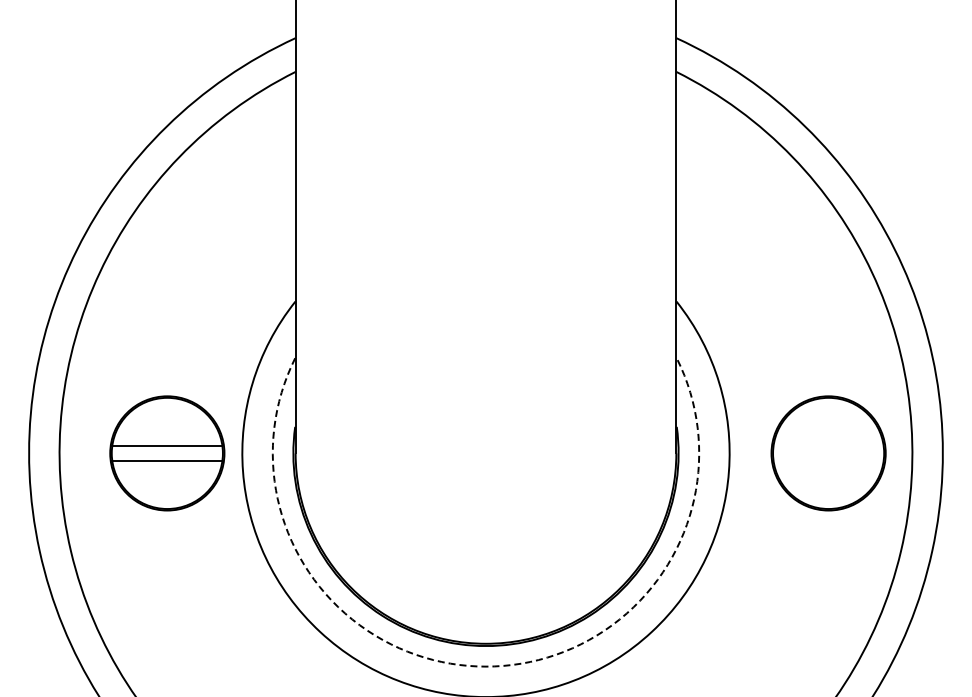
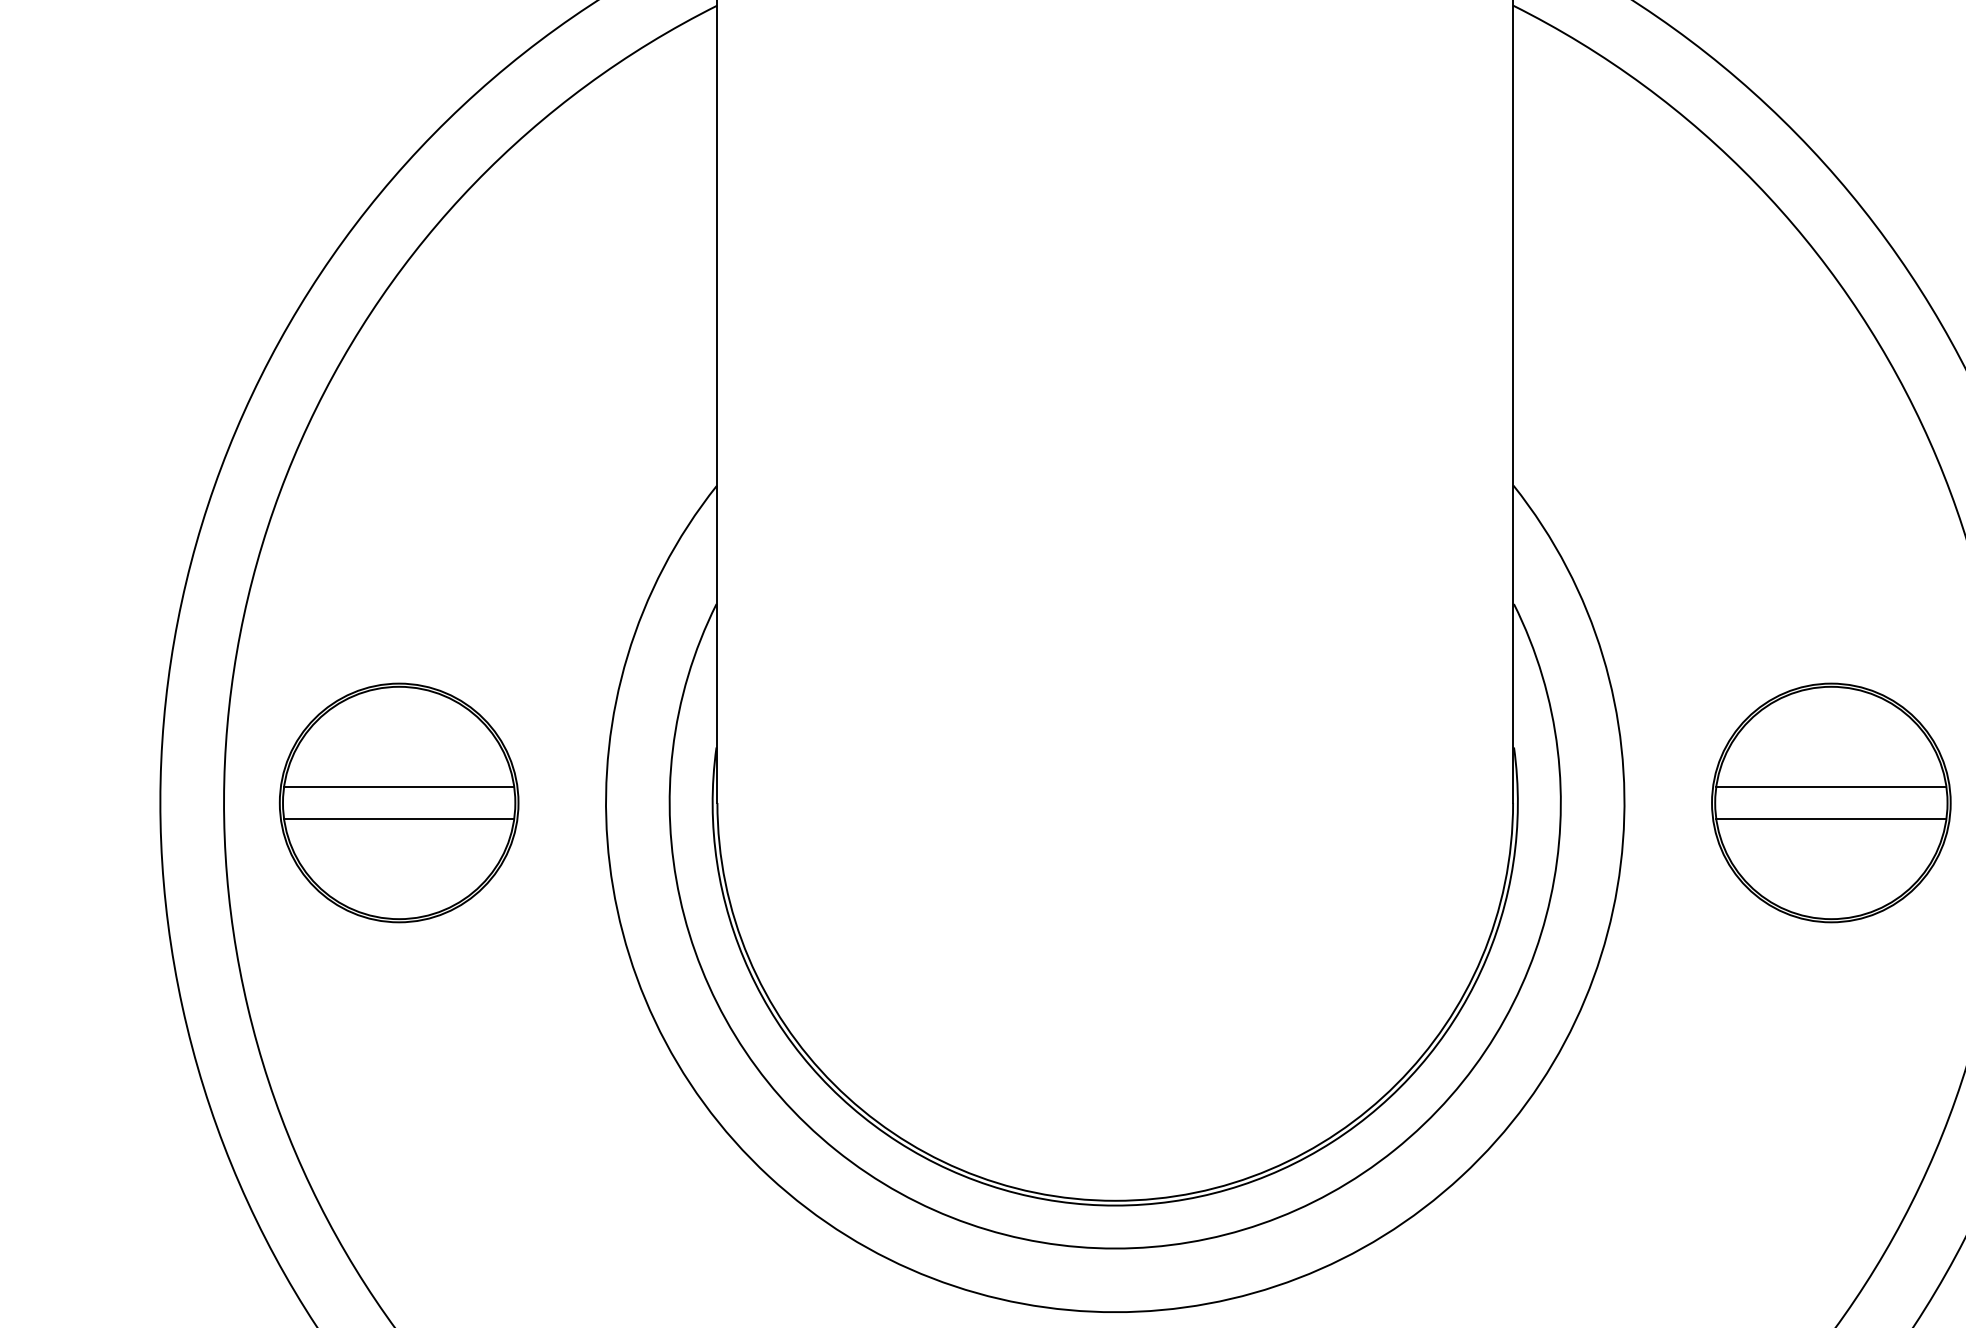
line: (828, 445) -> (1831, 786), added
part: (167, 453) -> (399, 803), moved
line: (828, 461) -> (1831, 819), added
arc: (485, 666) -> (1114, 1248), dashed -> solid

